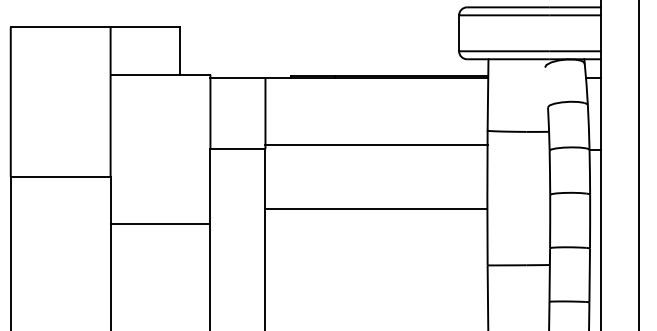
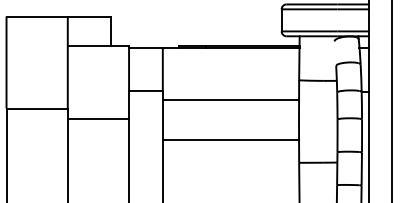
line: (375, 144) -> (230, 99), moved
line: (375, 209) -> (230, 140), moved
line: (160, 224) -> (98, 119), moved

